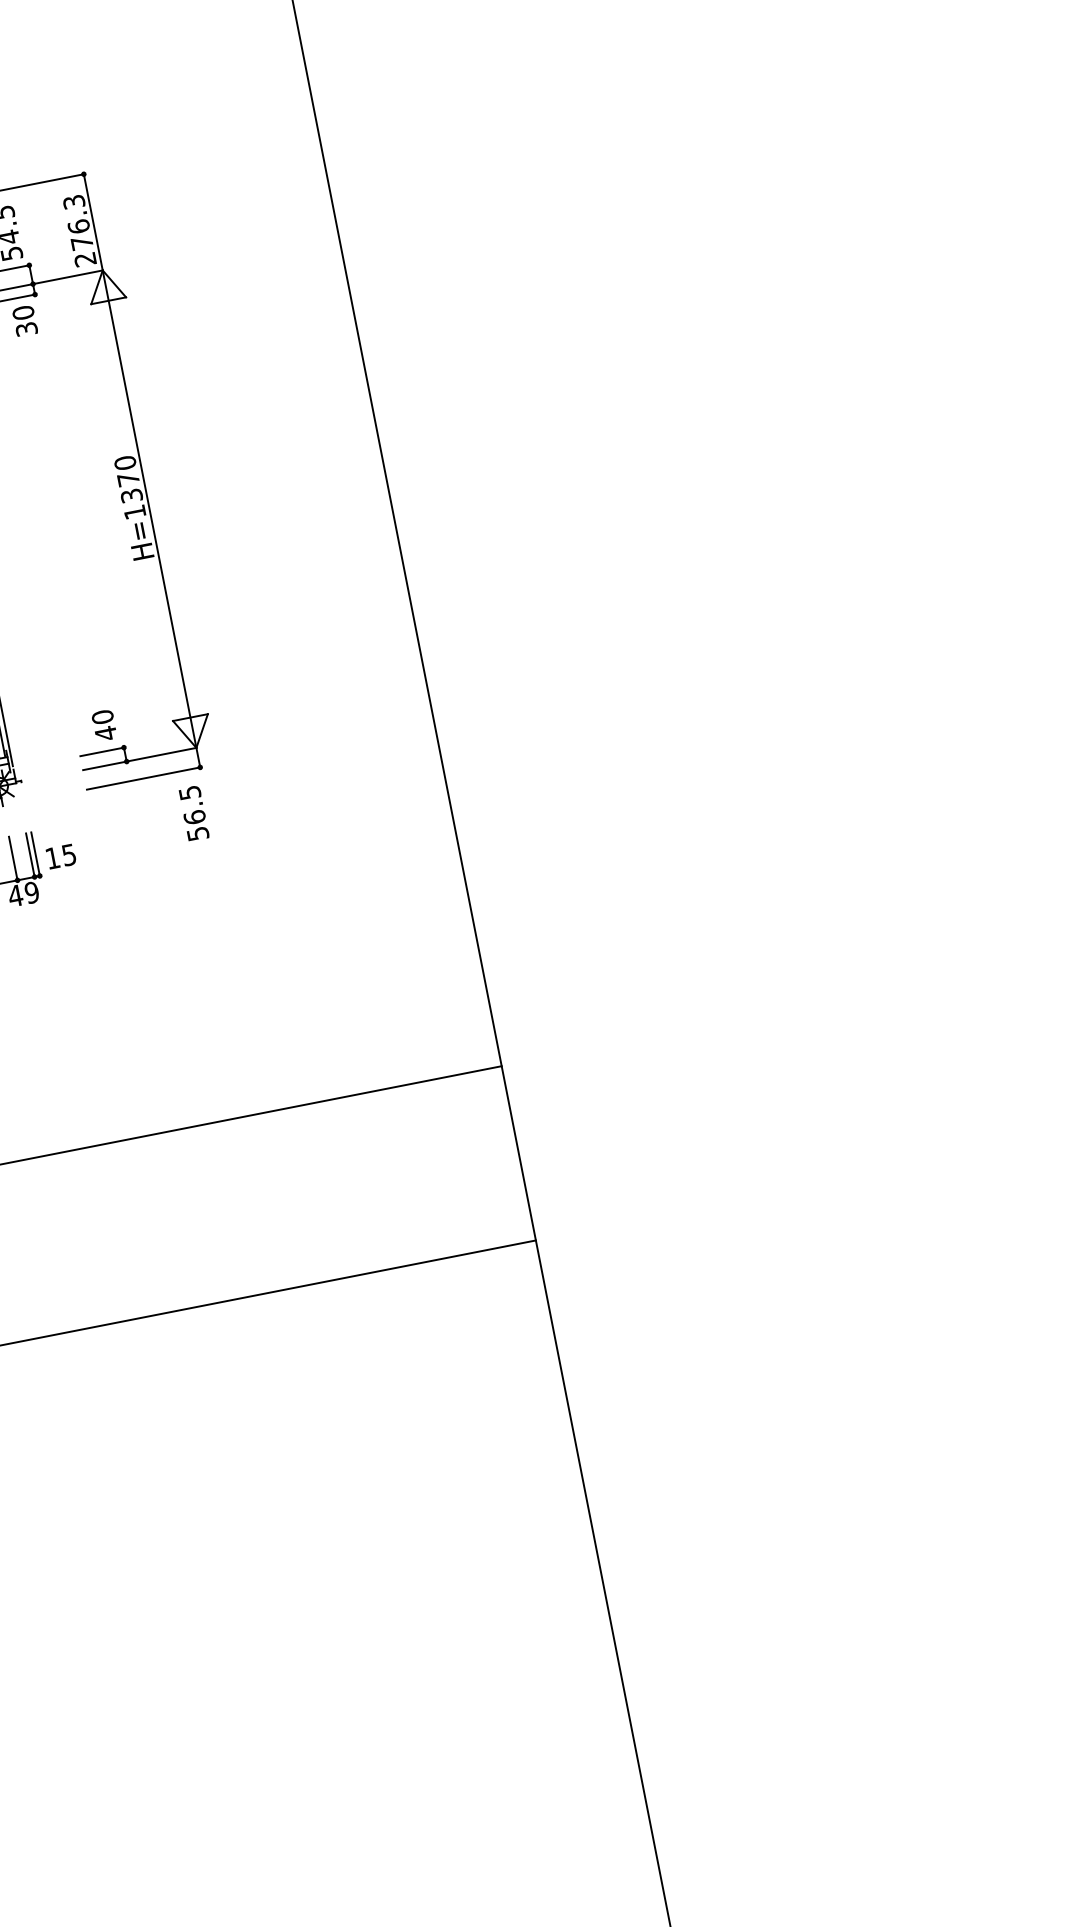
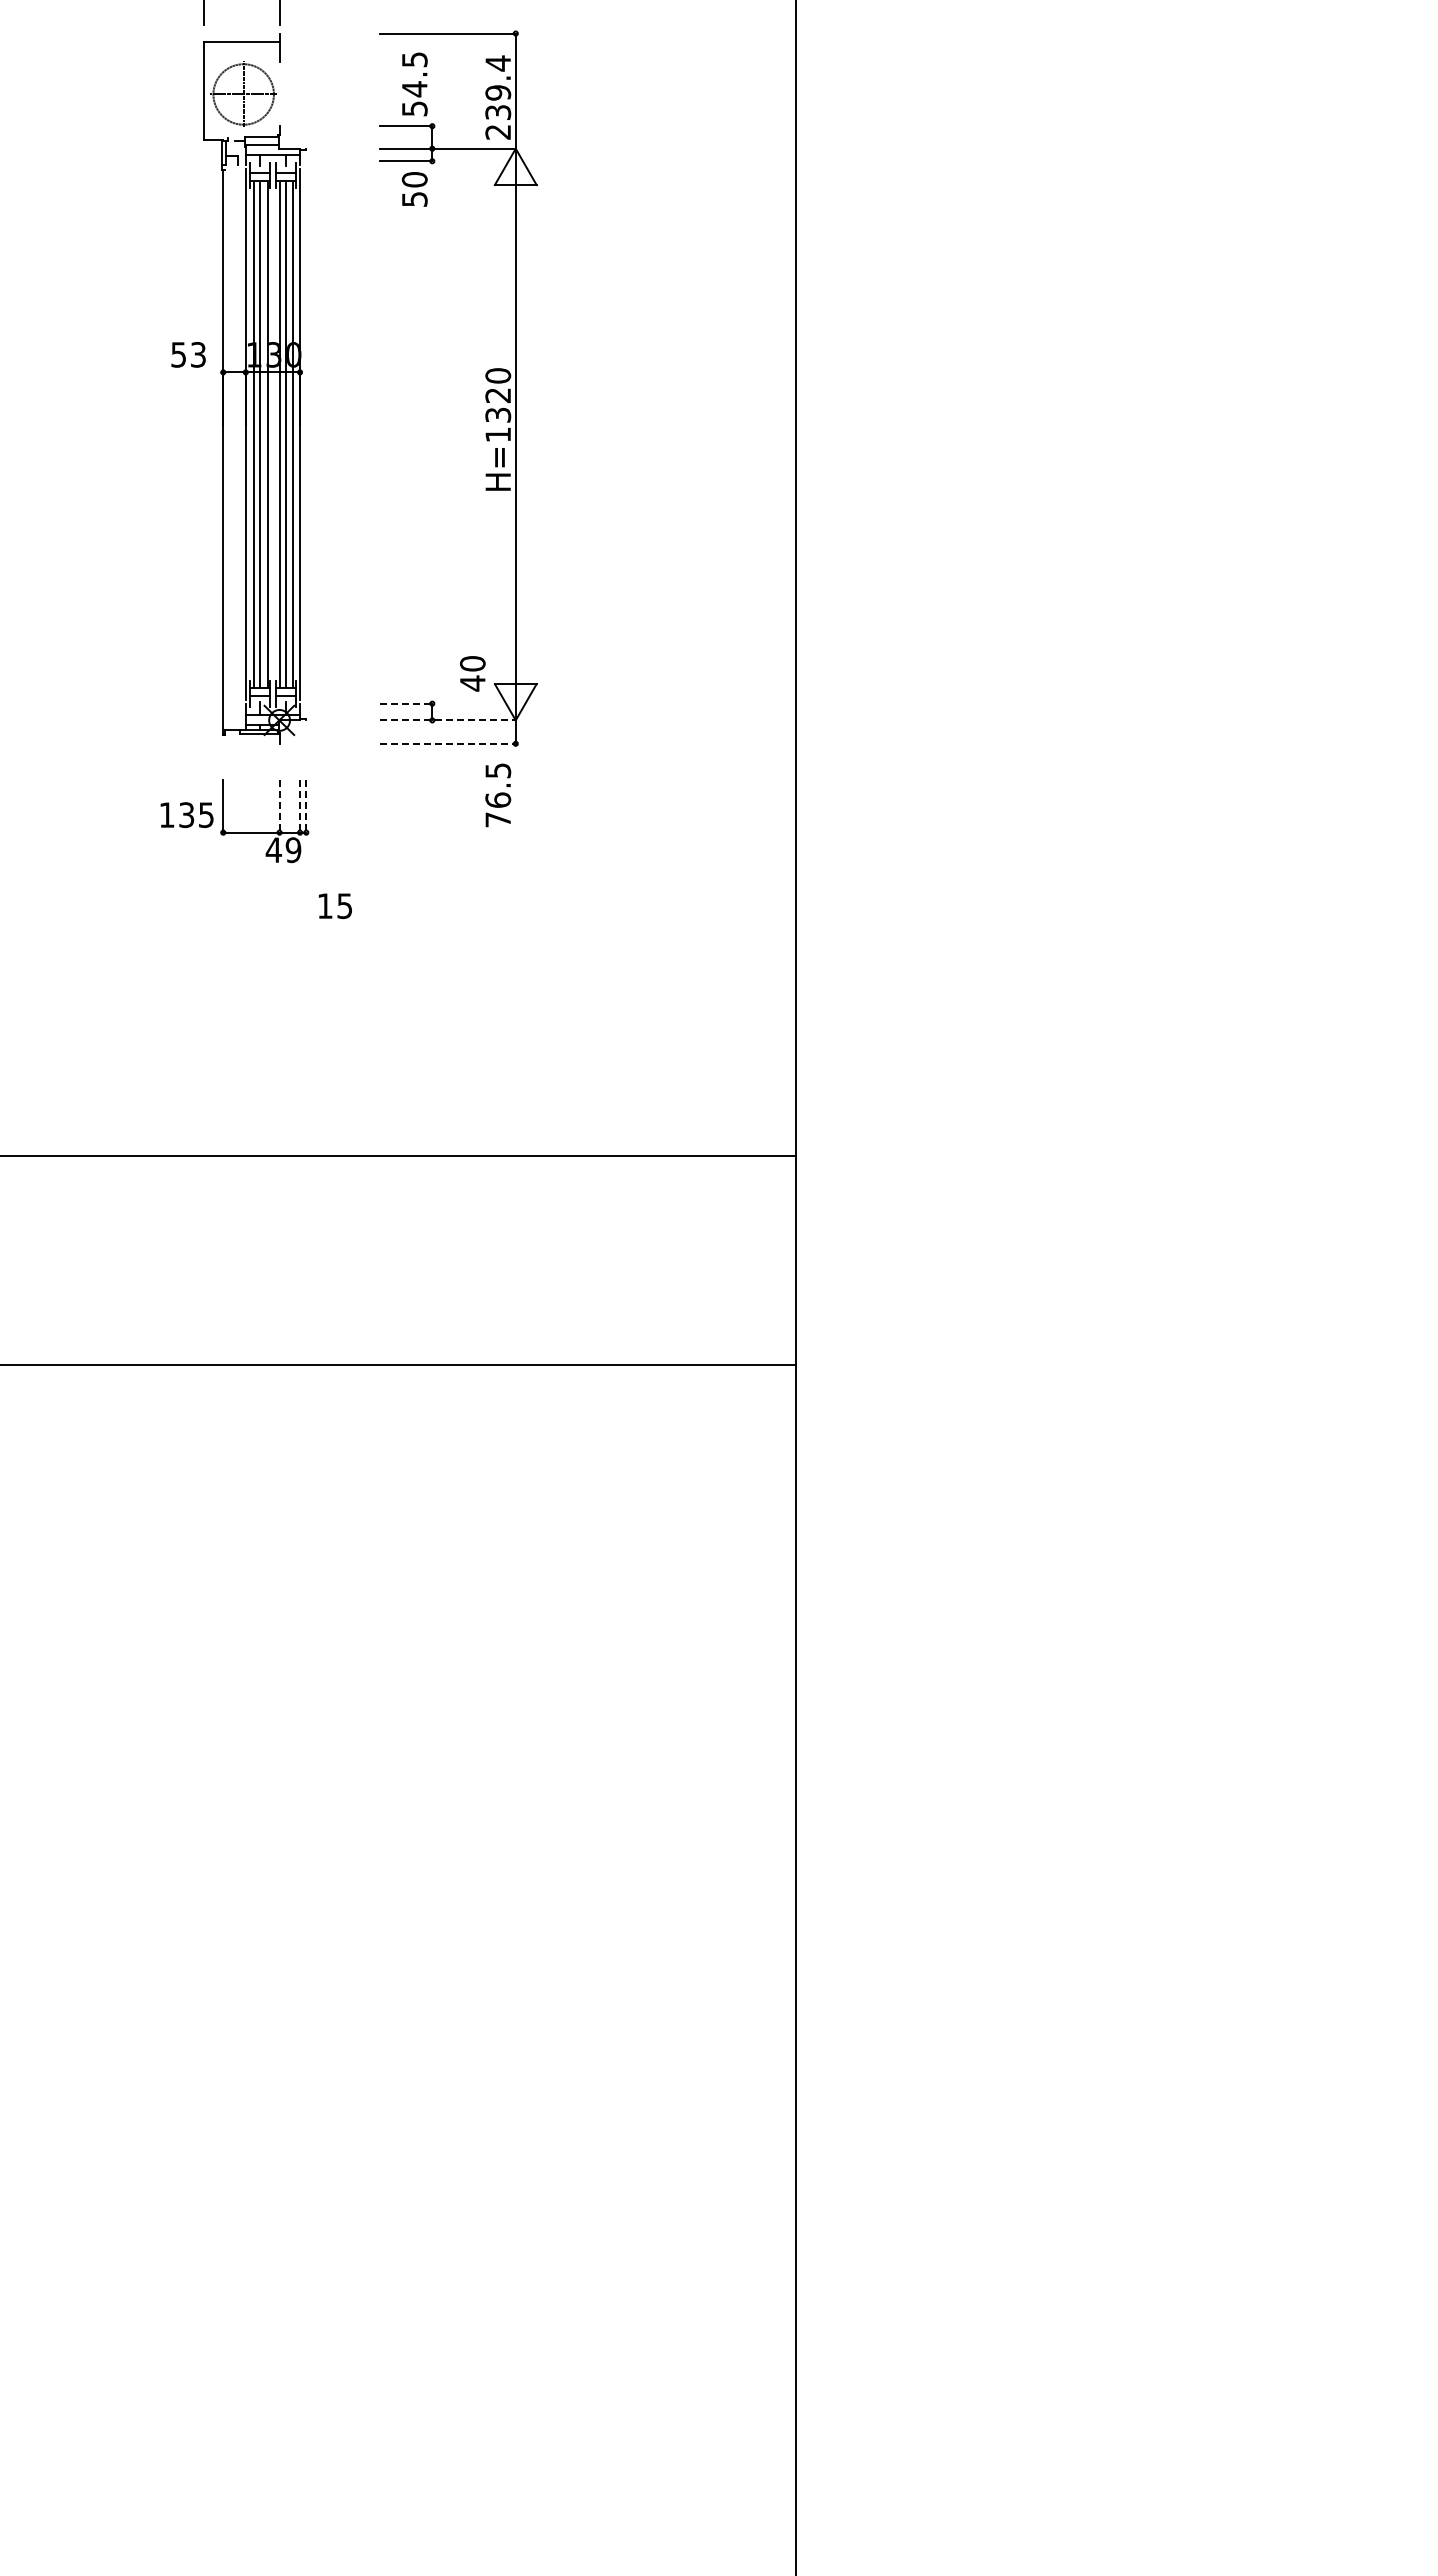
text: (78, 222) -> (498, 87), 276.3 -> 239.4
text: (26, 329) -> (414, 199), 30 -> 50
text: (127, 479) -> (497, 395), H=1370 -> H=1320
text: (104, 725) -> (472, 673), moved
line: (102, 751) -> (406, 703), solid -> dashed
line: (139, 759) -> (447, 720), solid -> dashed
line: (143, 778) -> (447, 743), solid -> dashed
text: (198, 833) -> (498, 819), 56.5 -> 76.5
line: (35, 854) -> (306, 807), solid -> dashed
line: (30, 855) -> (300, 807), solid -> dashed
text: (60, 856) -> (334, 905), moved
line: (13, 859) -> (279, 807), solid -> dashed

